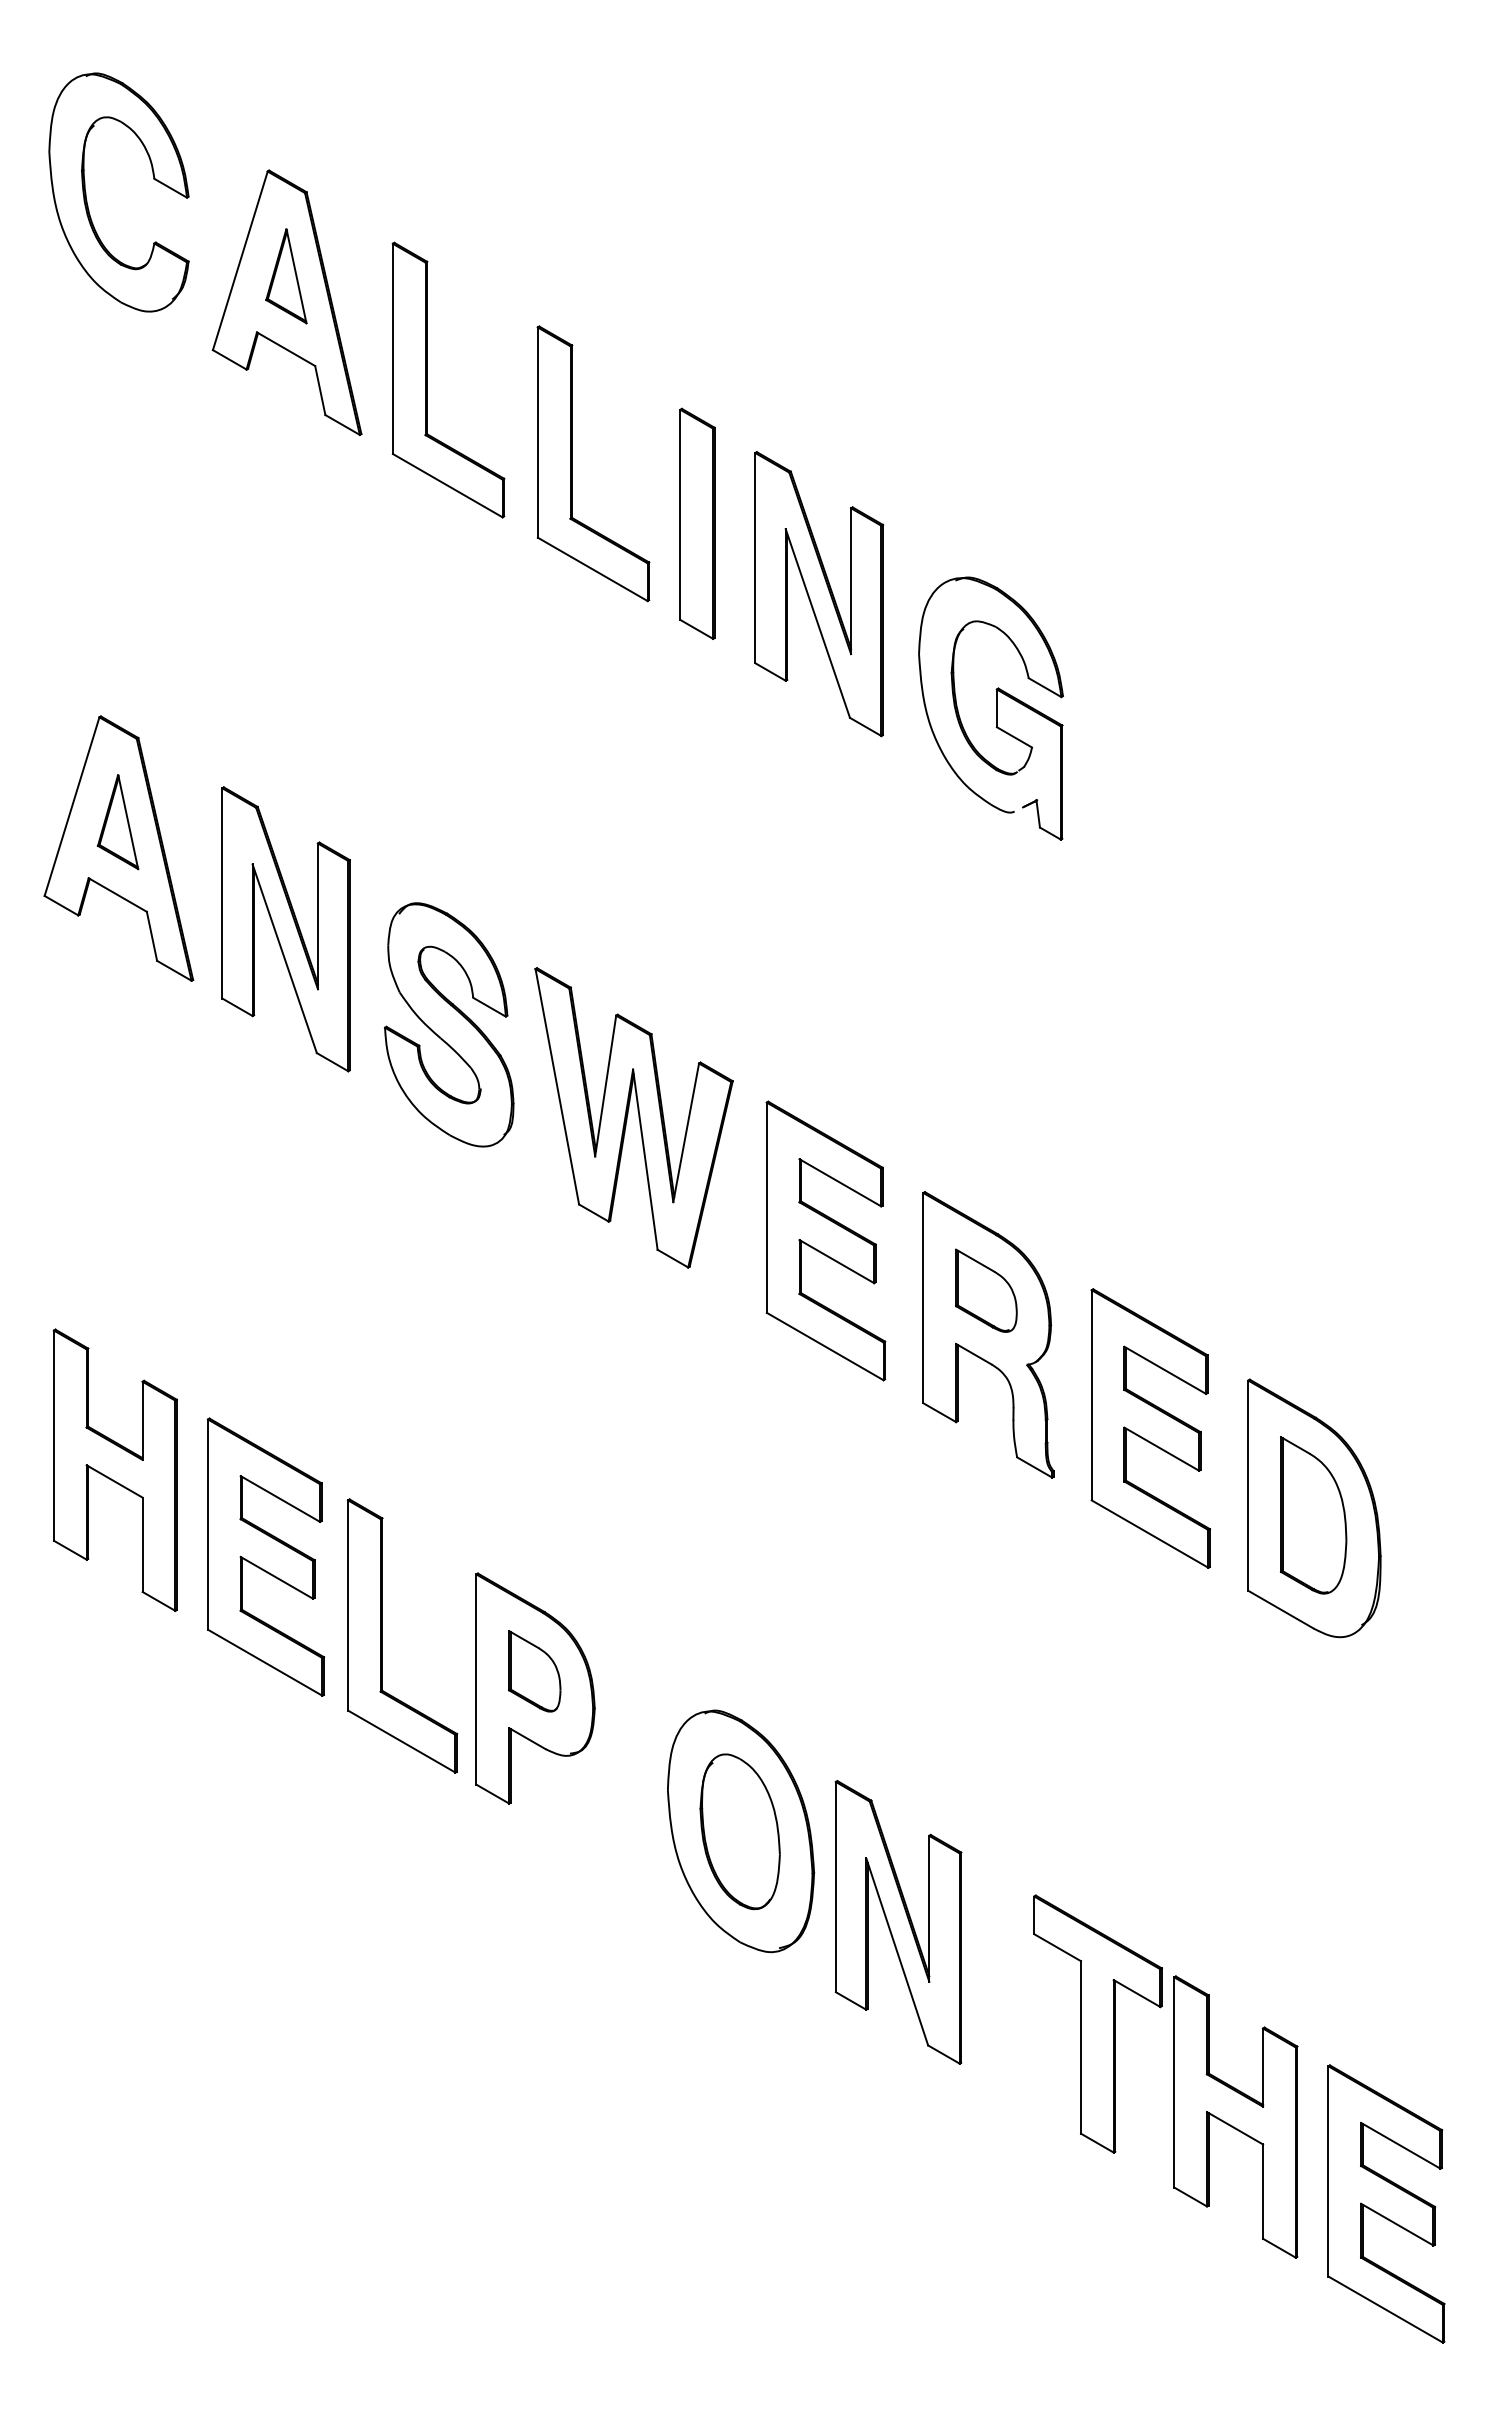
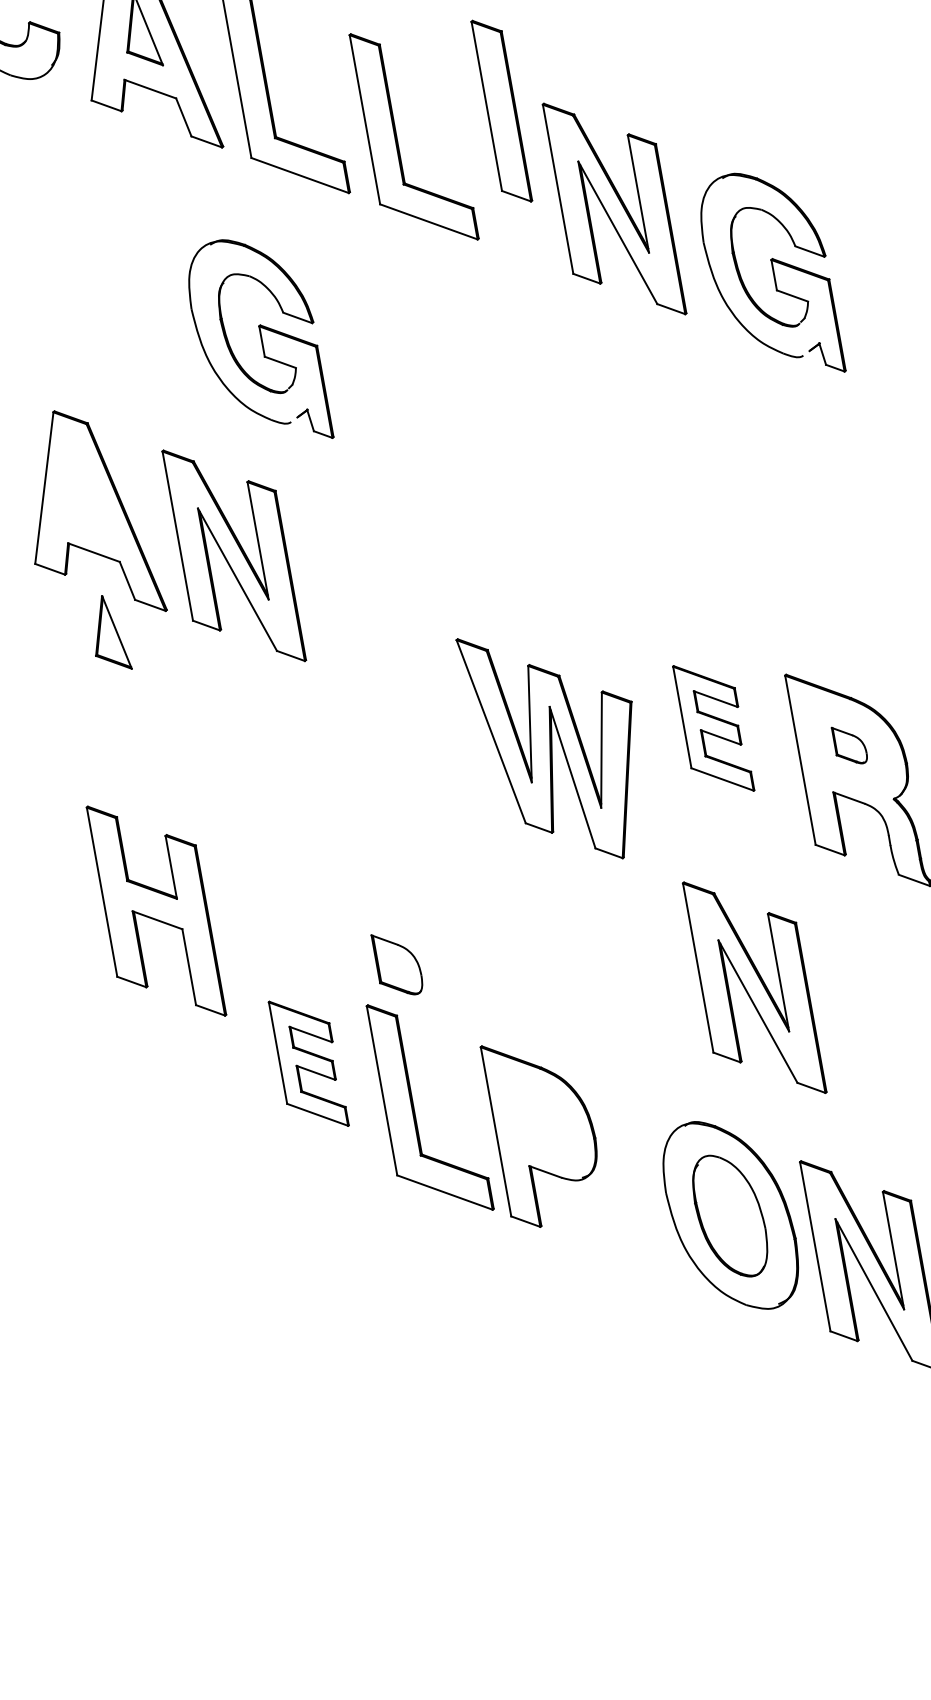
part: (697, 523) -> (501, 110), moved
part: (359, 677) -> (256, 342), added
part: (117, 822) -> (108, 634), moved
part: (449, 1024) -> (379, 608), removed
part: (633, 1117) -> (556, 745), moved
part: (825, 1240) -> (713, 728), size x0.6
part: (986, 1290) -> (850, 745), size x0.6
part: (114, 1469) -> (155, 910), moved
part: (265, 1556) -> (308, 1063), size x0.6
part: (818, 1562) -> (754, 988), added
part: (534, 1671) -> (397, 964), moved

